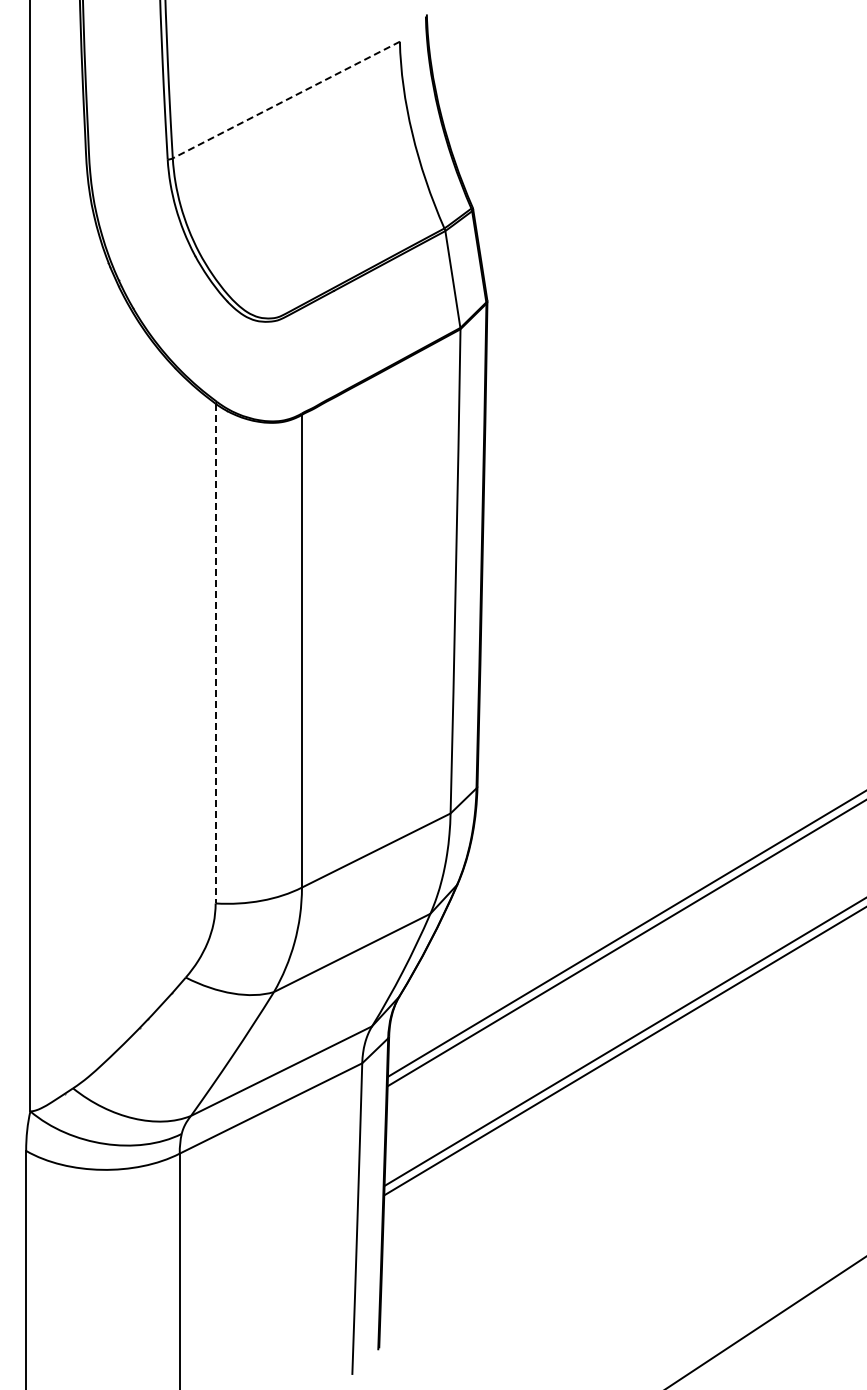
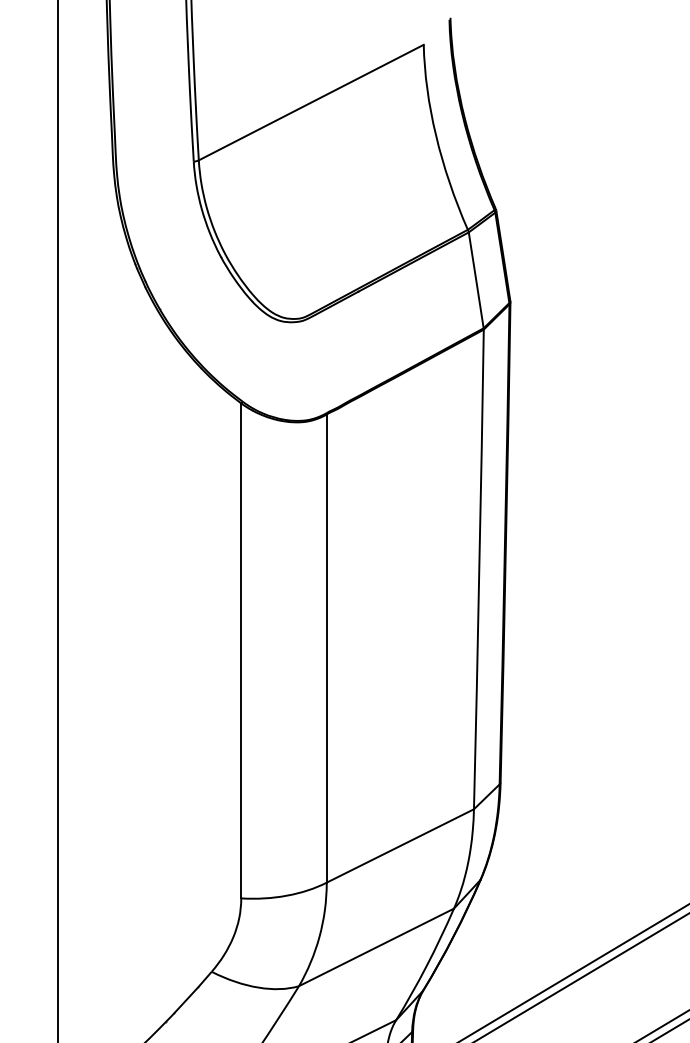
line: (286, 100) -> (311, 103), dashed -> solid
line: (215, 653) -> (241, 650), dashed -> solid

